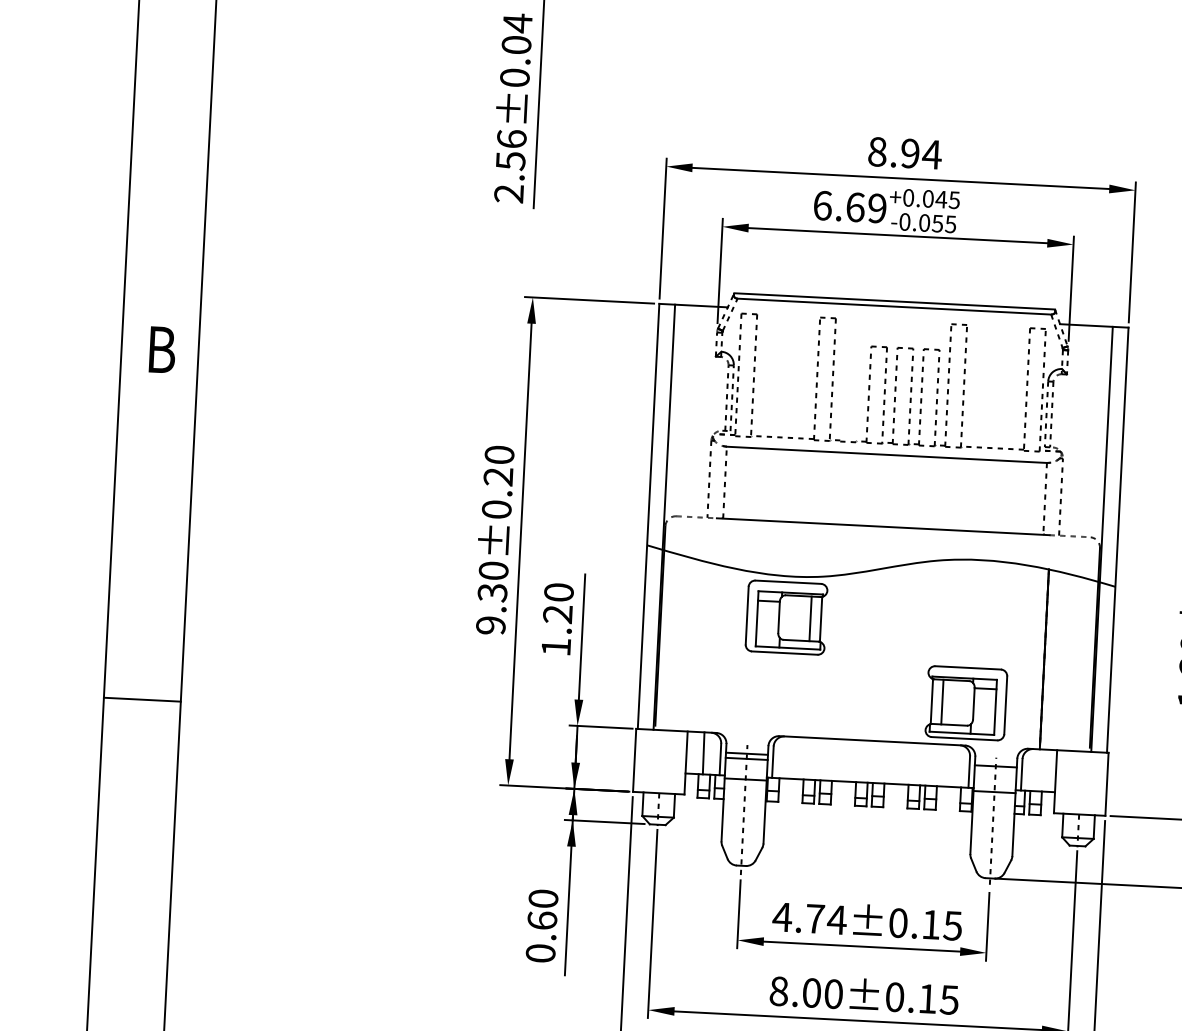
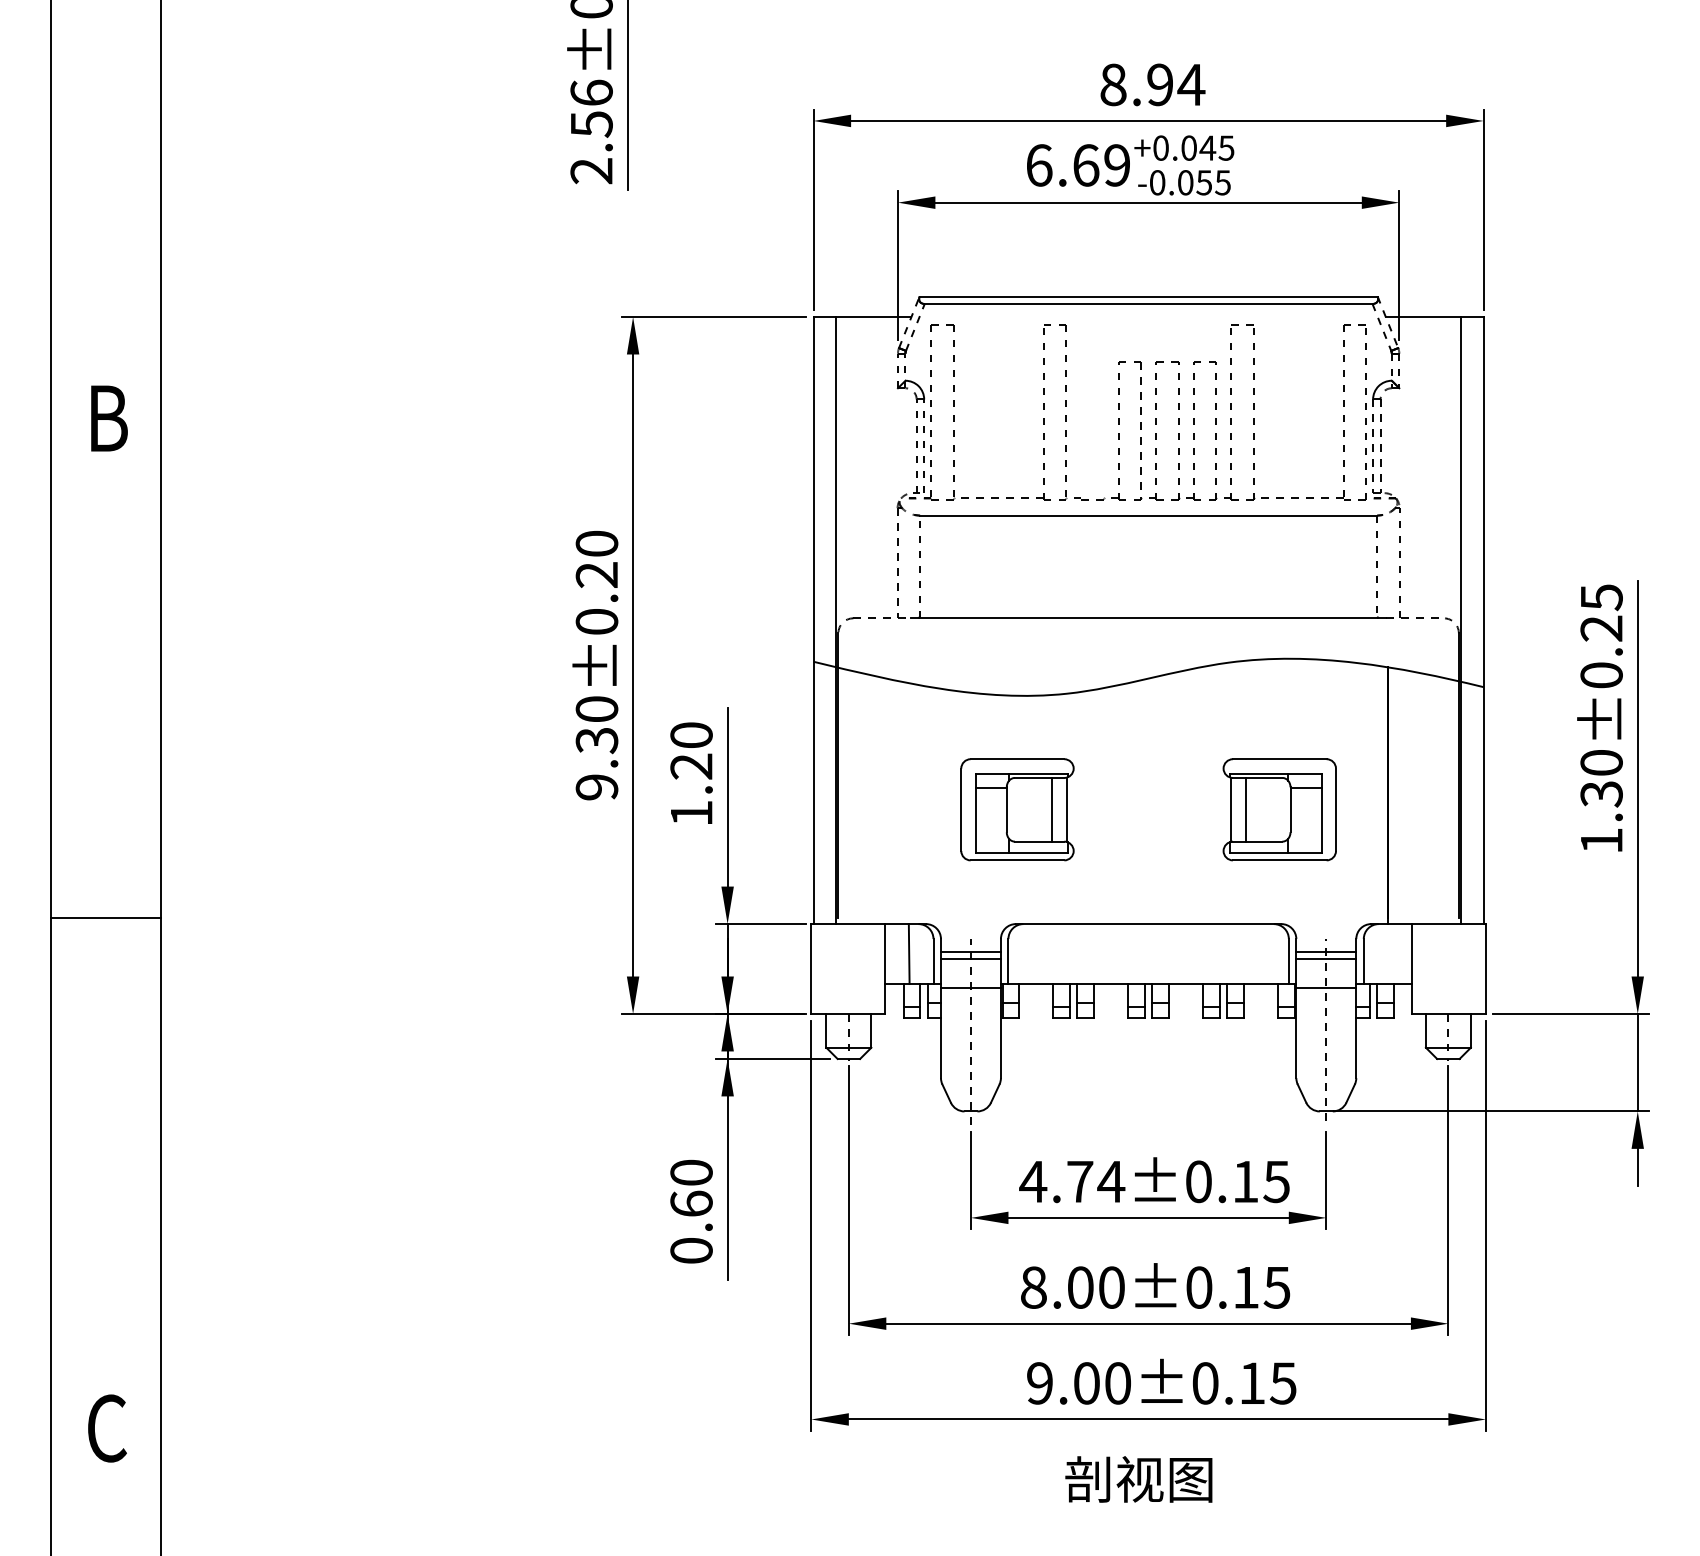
part: (786, 617) -> (1017, 809), moved
part: (966, 703) -> (1279, 809), moved
line: (995, 771) -> (1326, 958), added

